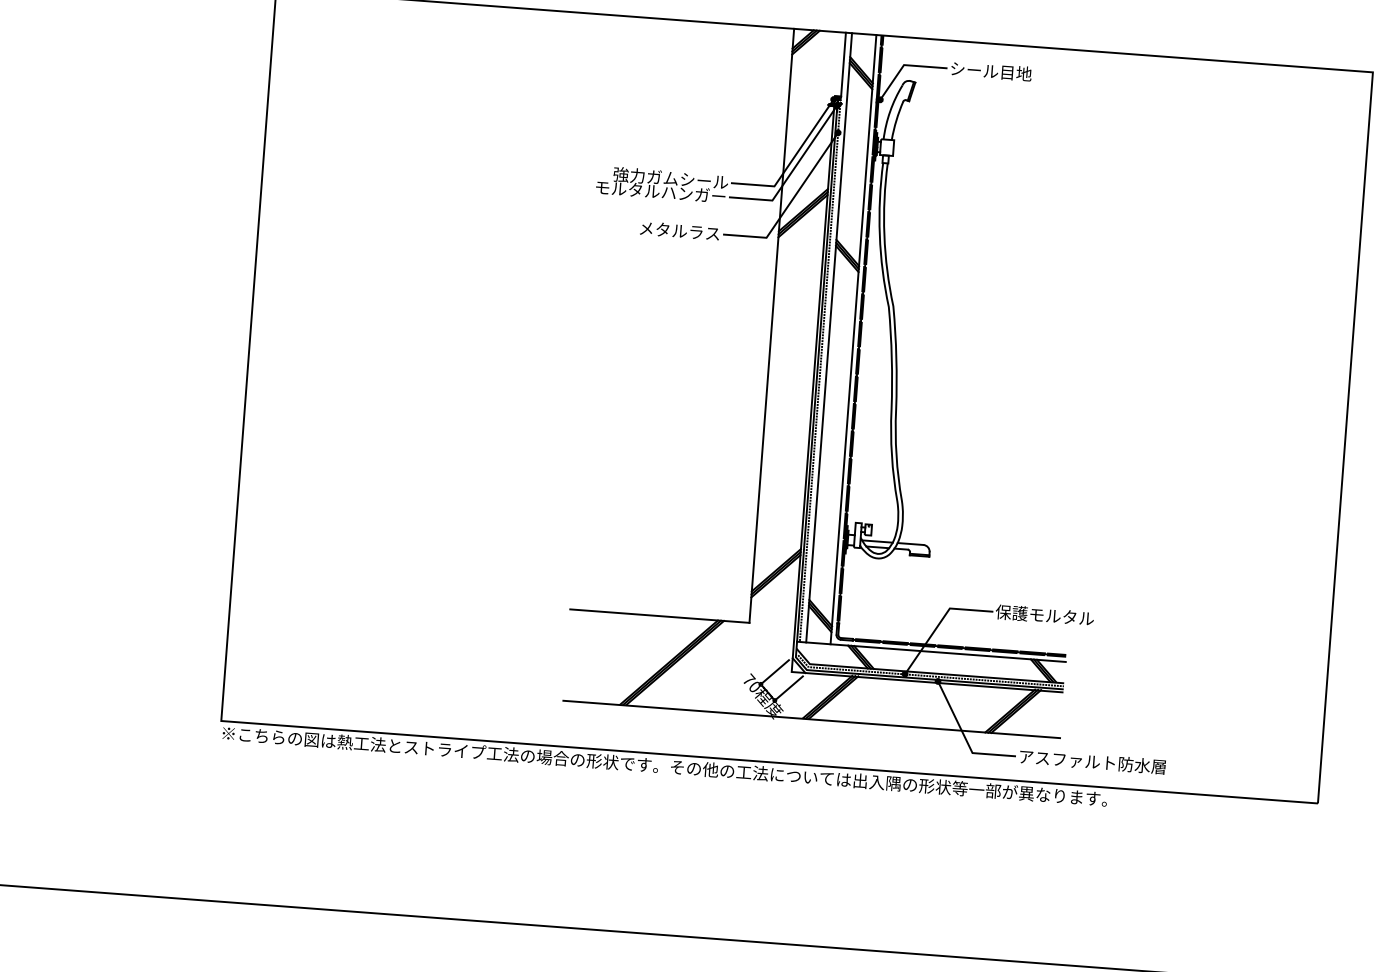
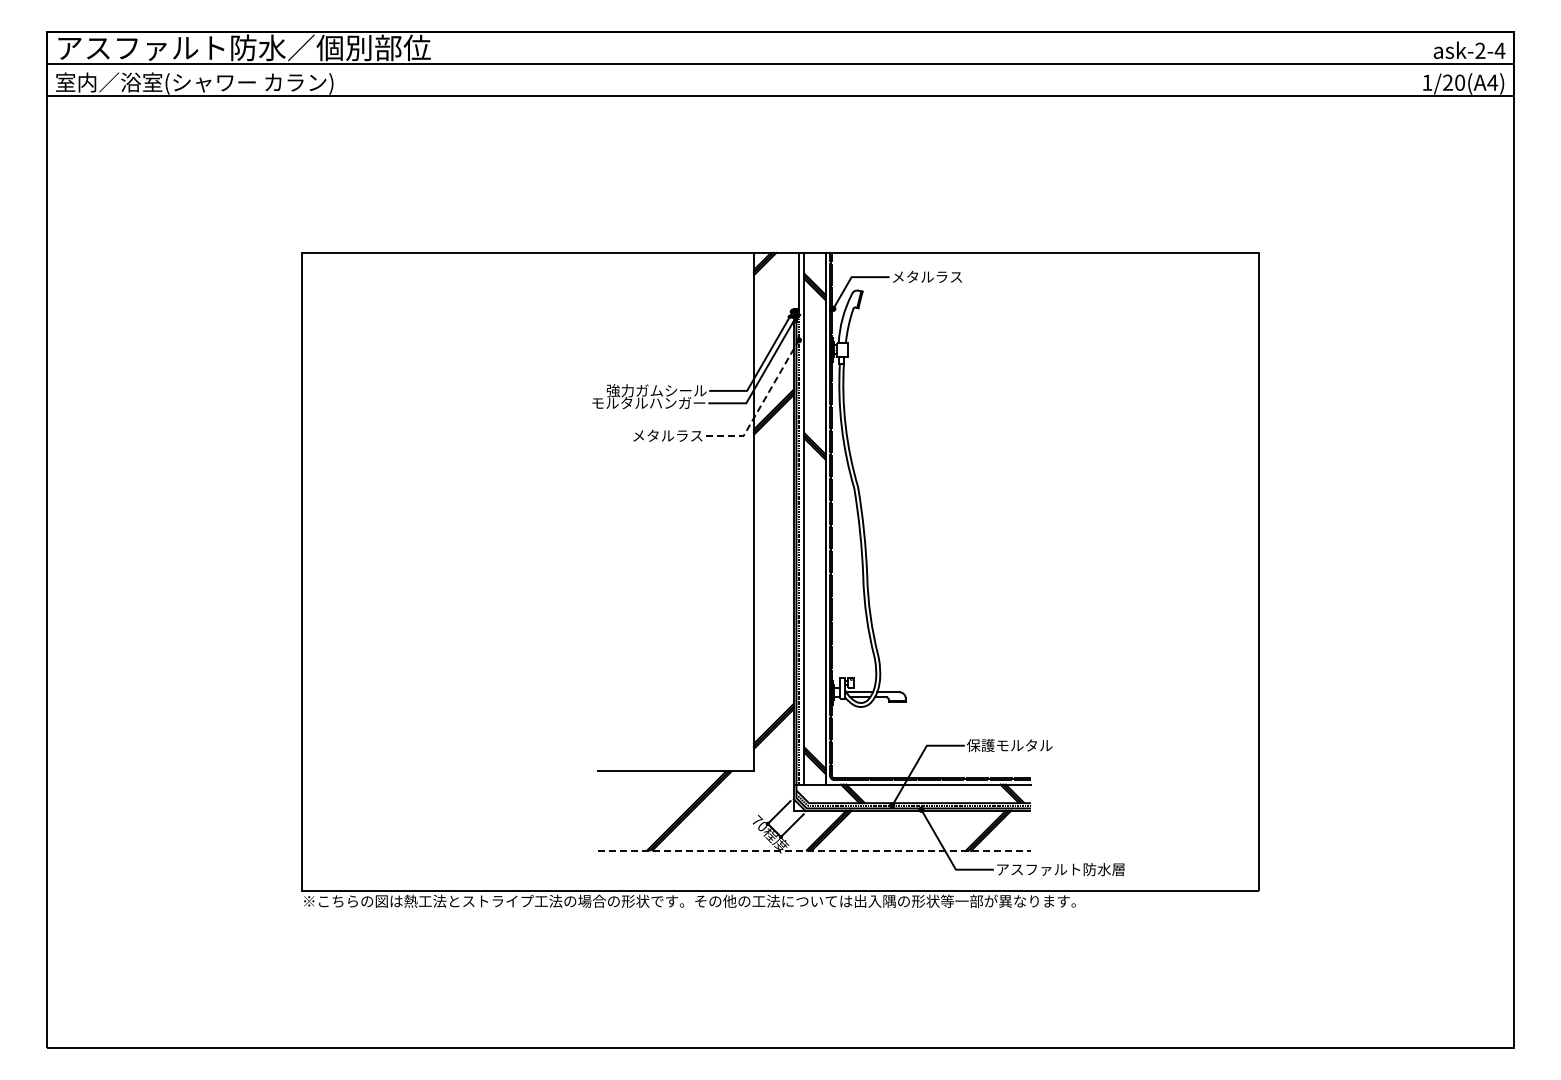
text: (991, 70) -> (927, 276), シール目地 -> メタルラス
line: (789, 203) -> (761, 404), solid -> dashed
line: (811, 720) -> (814, 851), solid -> dashed

